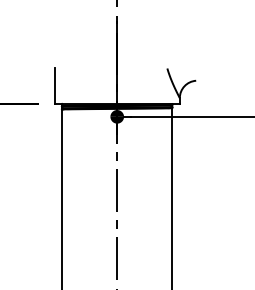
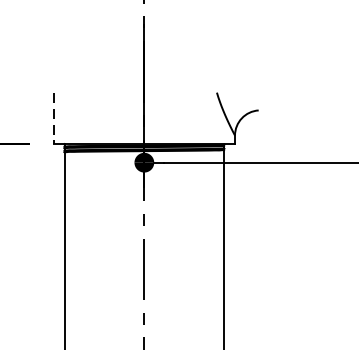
line: (54, 86) -> (53, 118), solid -> dashed

